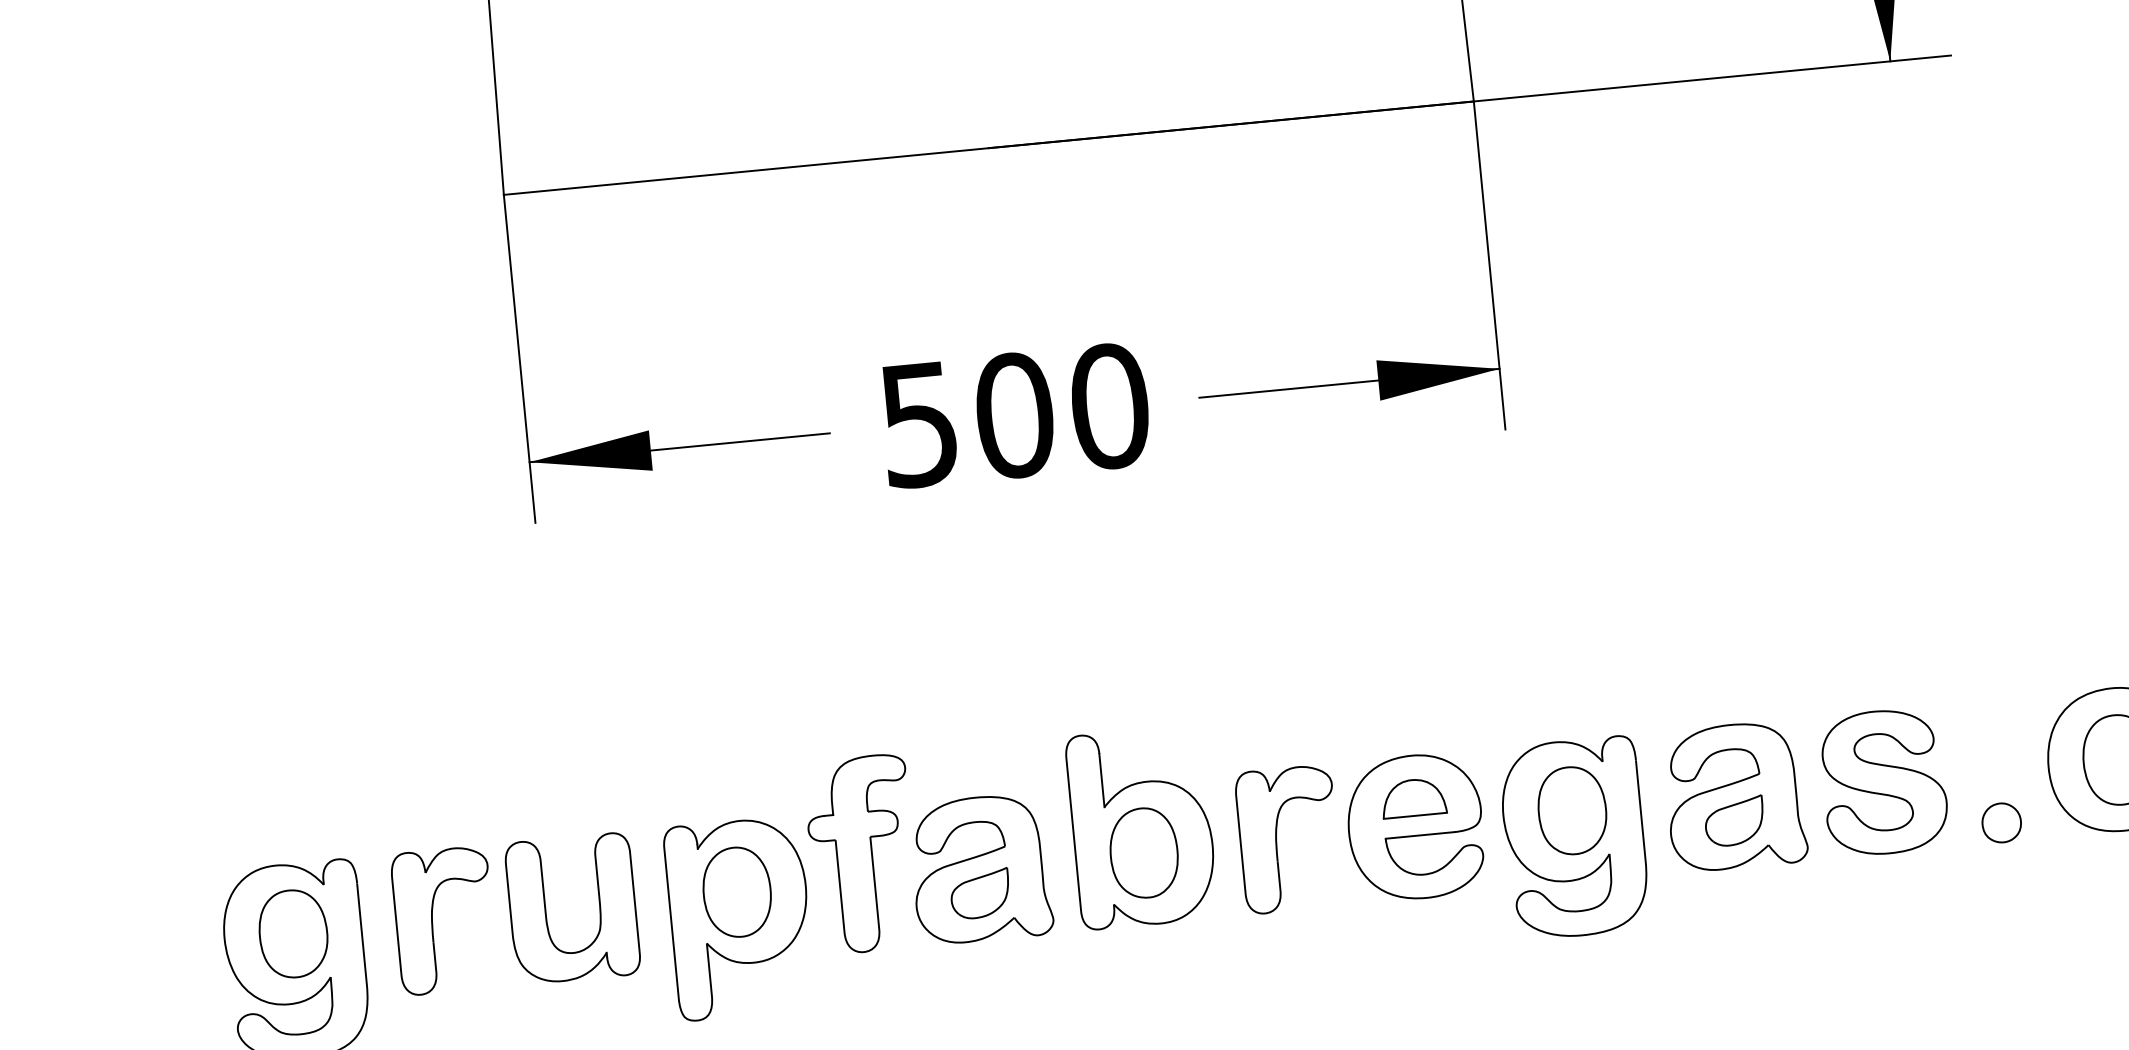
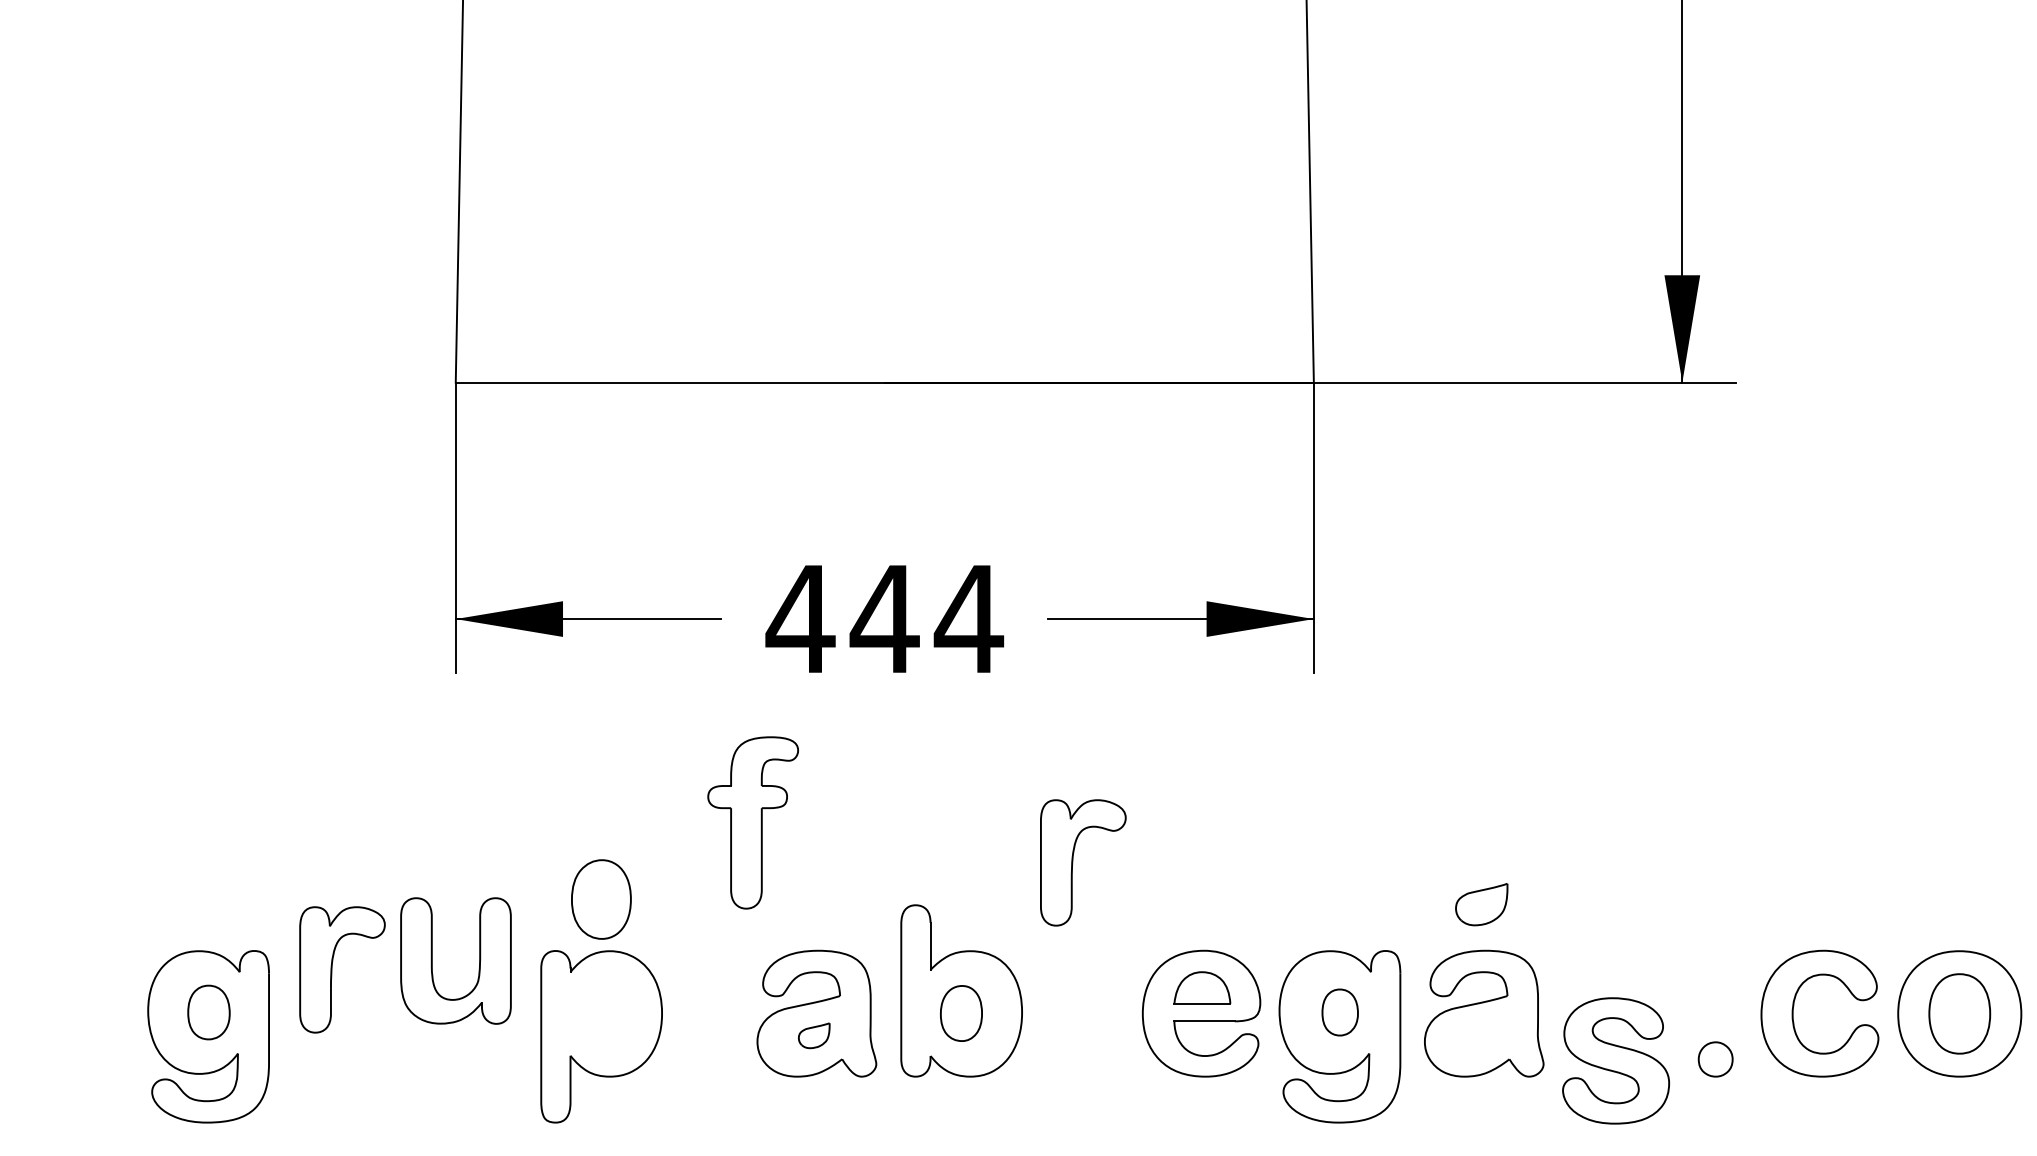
text: (1014, 414) -> (884, 618), 500 -> 444
part: (1883, 781) -> (1615, 1060), moved
part: (1571, 810) -> (1339, 1012), size x0.6
part: (1734, 821) -> (1481, 904), moved
part: (1277, 840) -> (1073, 862), moved
part: (1144, 853) -> (961, 1013), size x0.7
part: (861, 854) -> (752, 822), moved
part: (737, 892) -> (601, 899), moved
part: (979, 894) -> (813, 1035), size x0.6
part: (546, 910) -> (432, 960), moved
part: (433, 921) -> (332, 969), moved
part: (292, 933) -> (208, 1012), size x0.7

